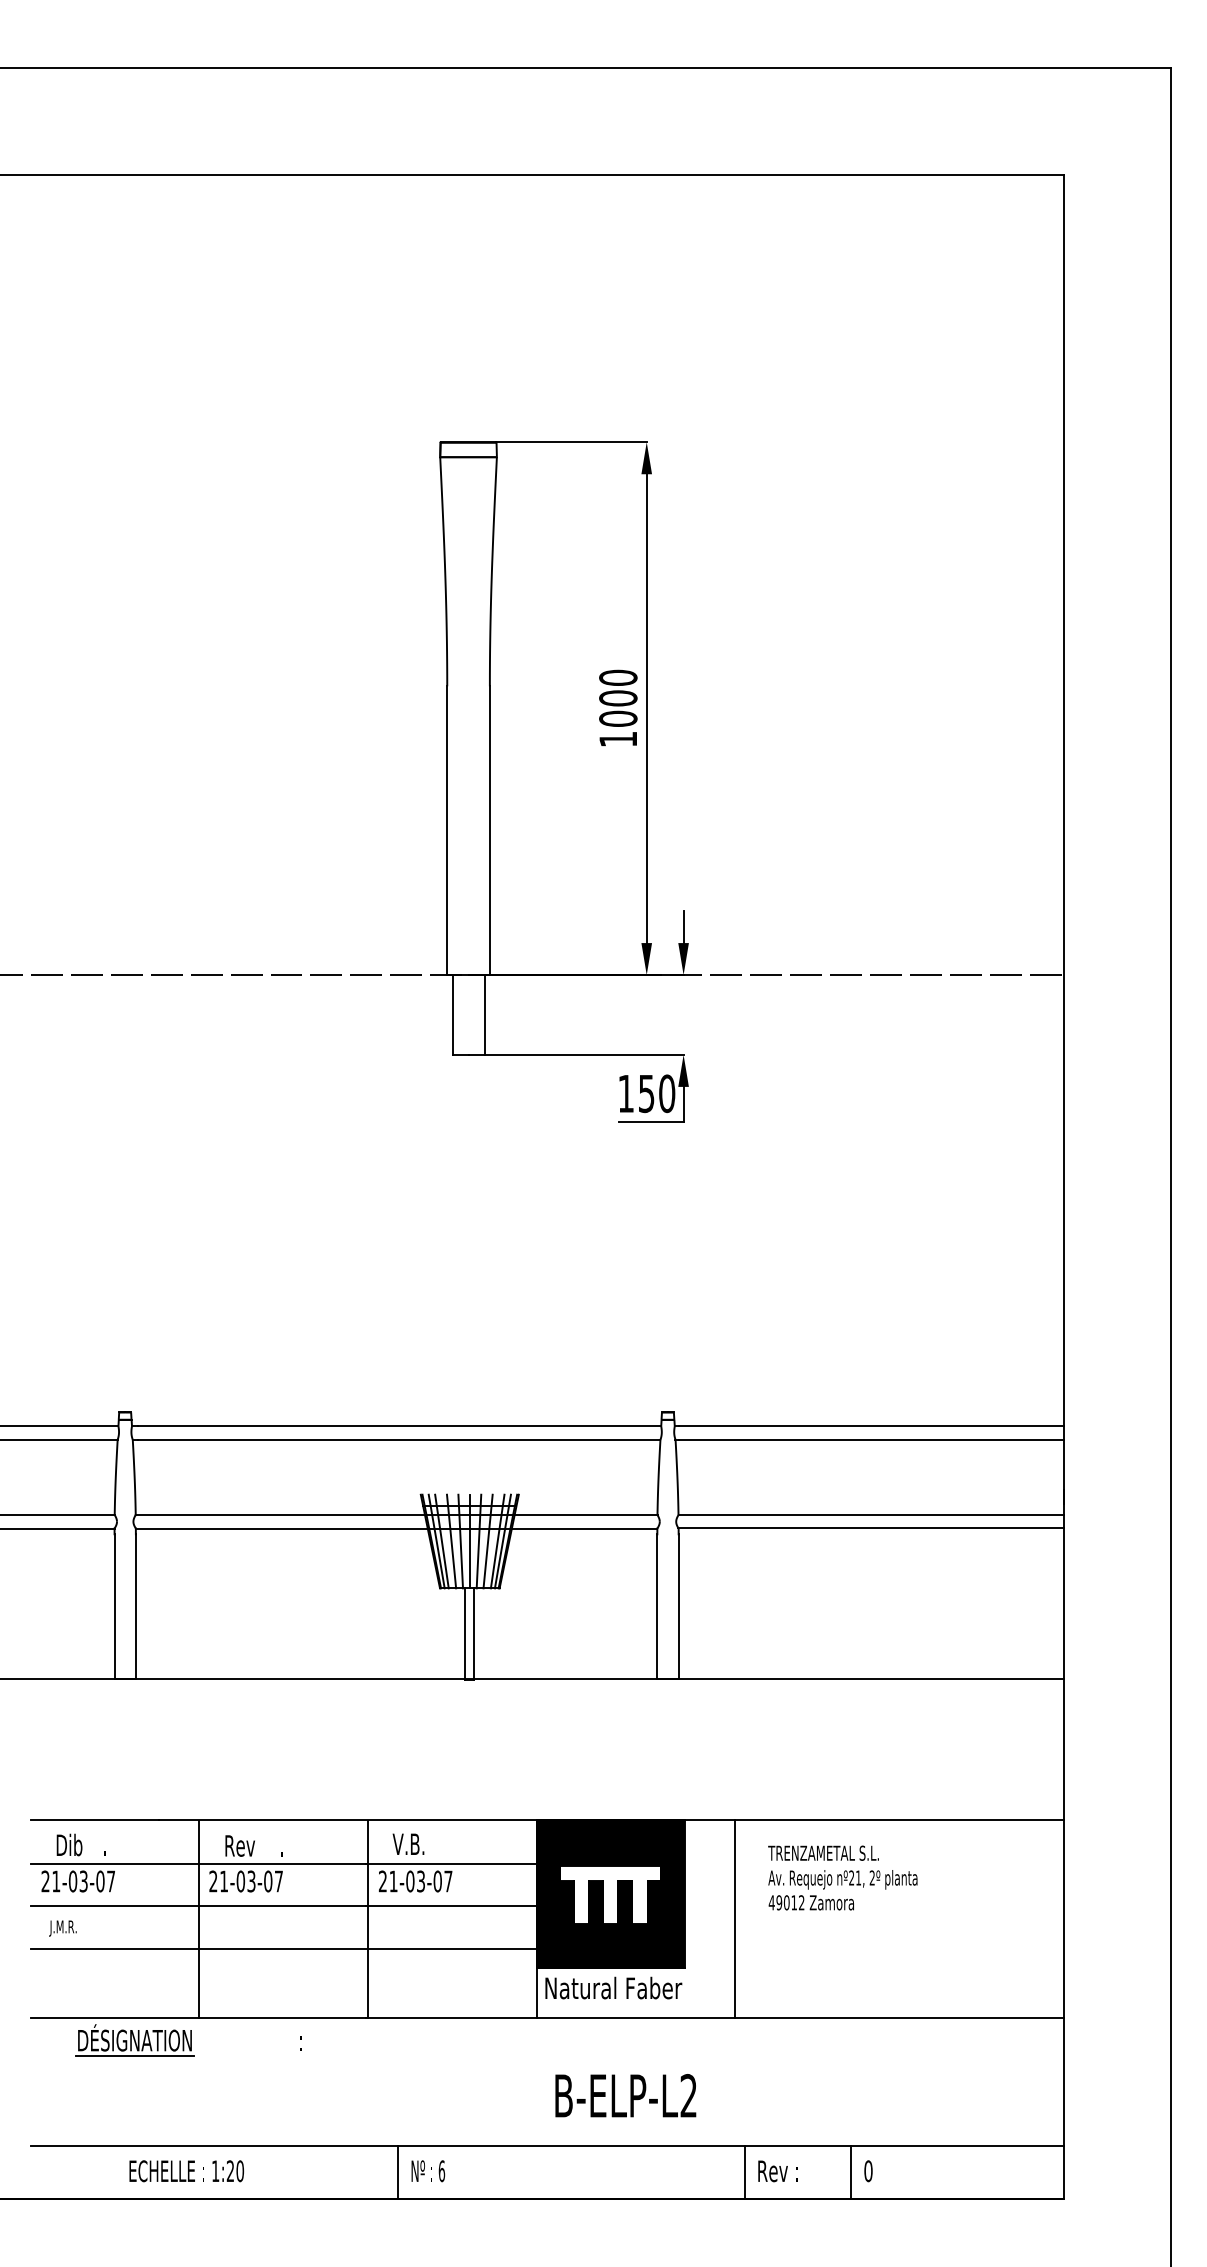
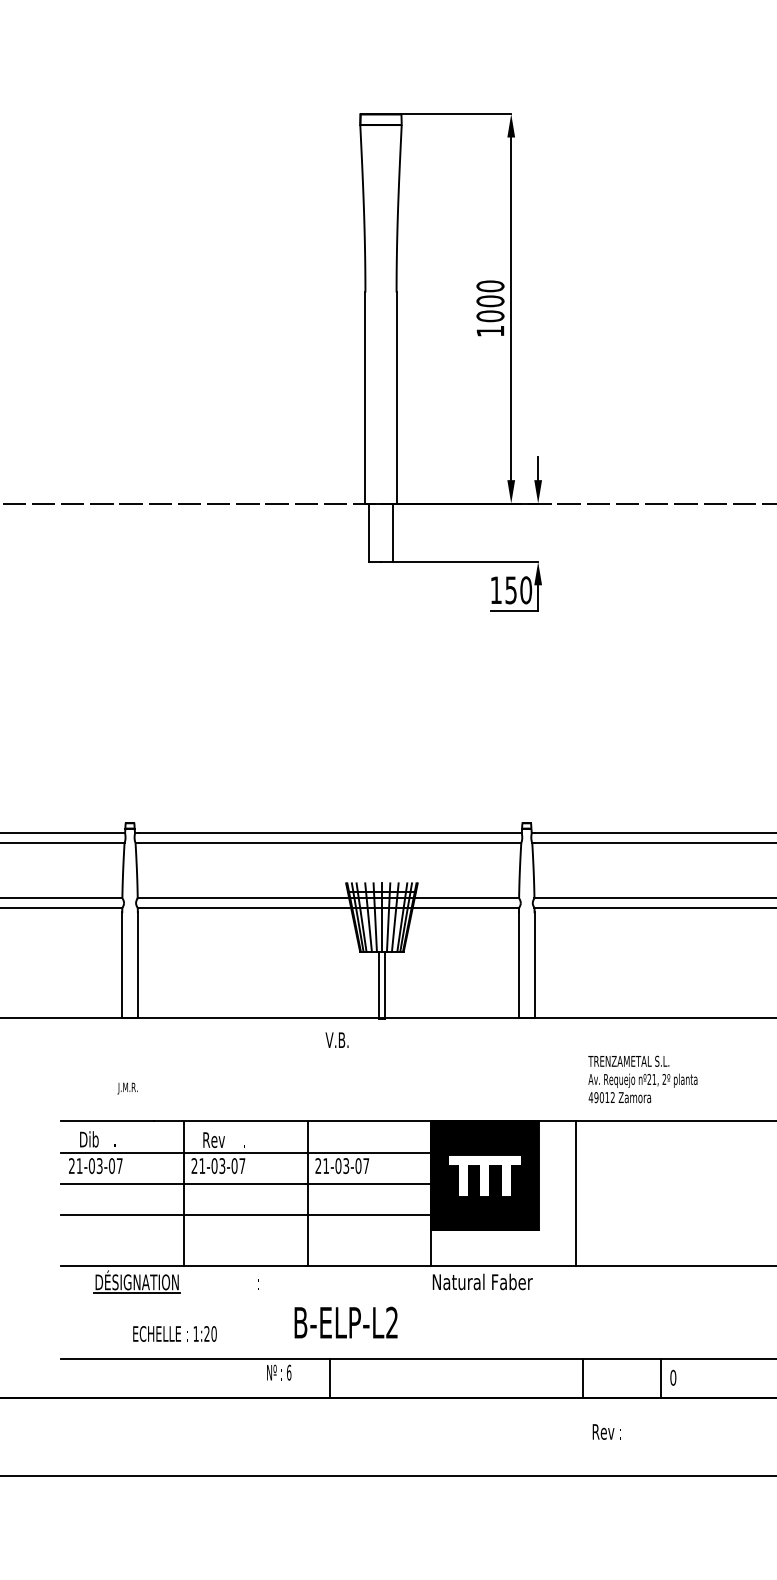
text: (408, 1843) -> (337, 1039), moved
text: (842, 1877) -> (642, 1079), moved
text: (62, 1928) -> (127, 1088), moved
text: (613, 1987) -> (482, 1281), moved
text: (625, 2095) -> (345, 1322), moved
text: (186, 2171) -> (174, 1334), moved
text: (428, 2171) -> (279, 1372), moved
text: (777, 2171) -> (606, 1432), moved

